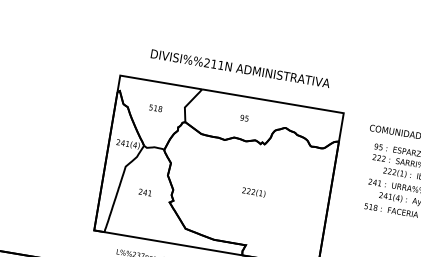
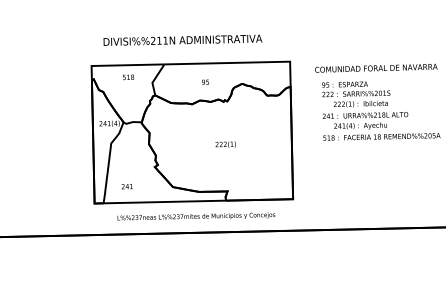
text: (240, 67) -> (182, 39), moved
text: (155, 108) -> (128, 77), moved
text: (144, 192) -> (126, 186), moved

